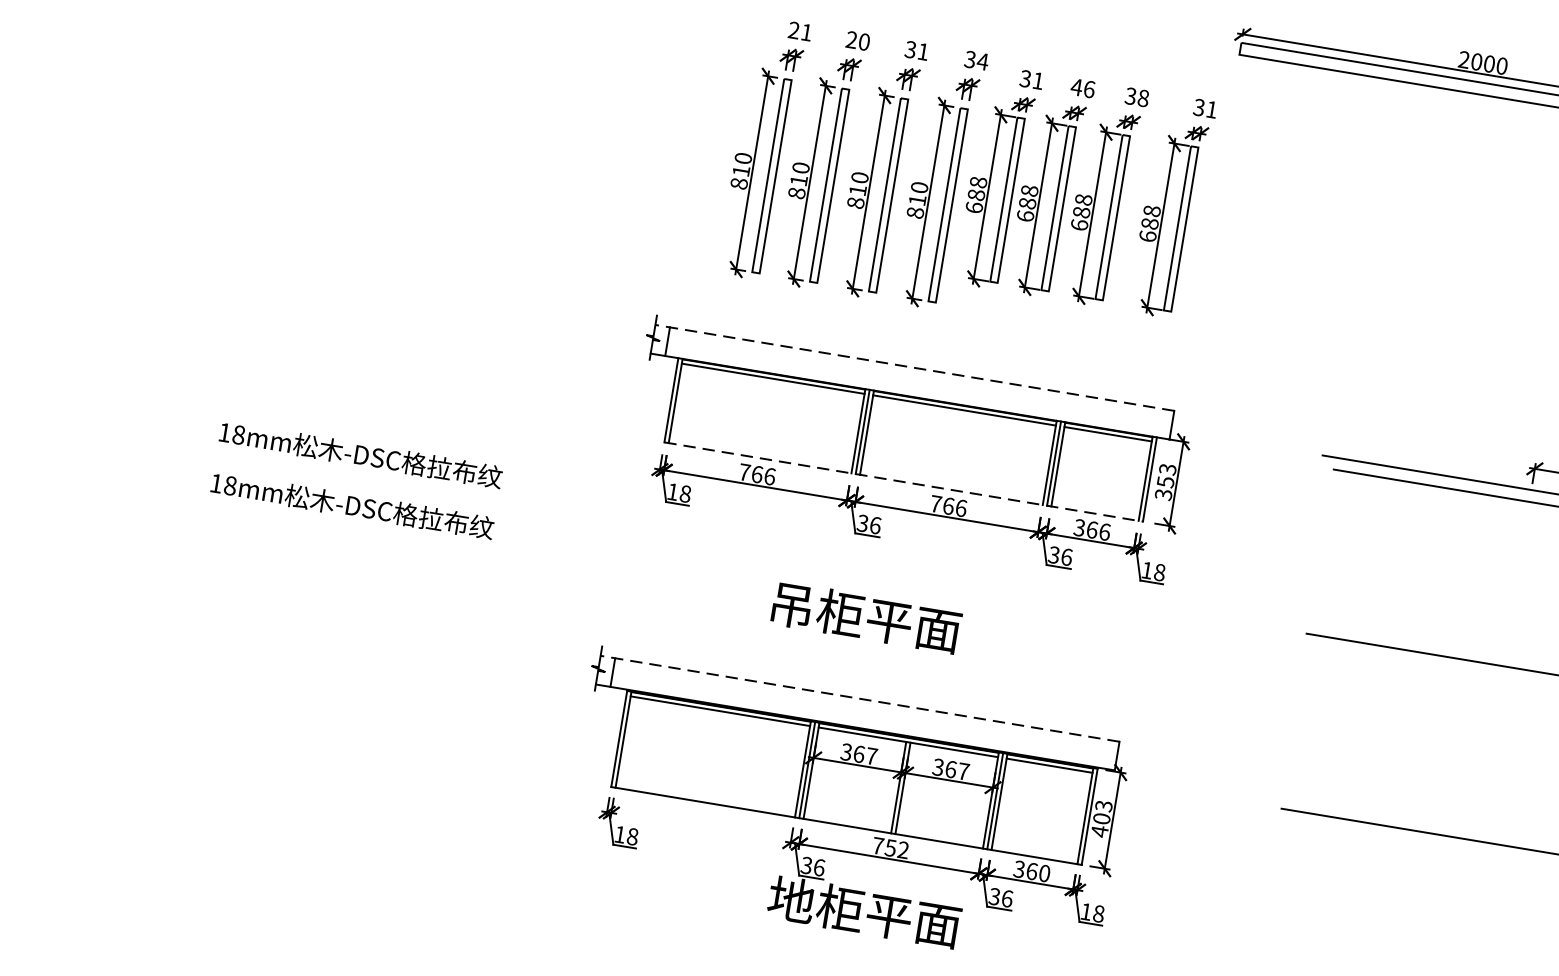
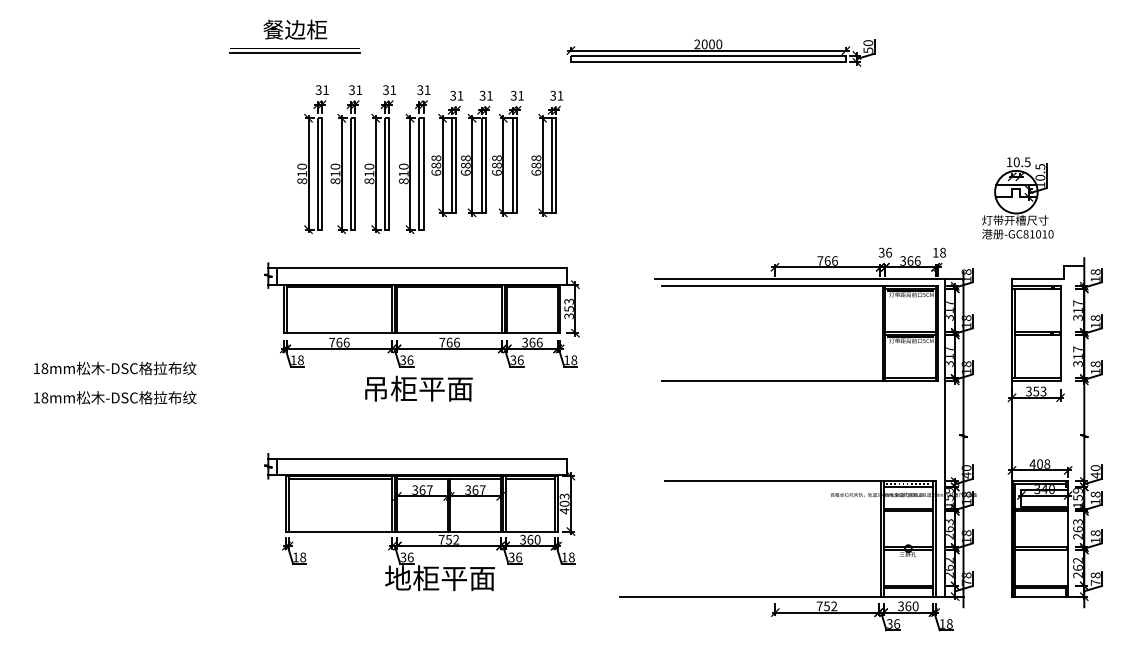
text: (793, 30) -> (318, 90), 21 -> 31
text: (857, 41) -> (355, 90), 20 -> 31
text: (982, 60) -> (427, 89), 34 -> 31
text: (1081, 87) -> (485, 95), 46 -> 31
text: (1144, 97) -> (521, 95), 38 -> 31
line: (914, 368) -> (417, 268), dashed -> solid
line: (904, 482) -> (422, 333), dashed -> solid
text: (865, 616) -> (418, 388), moved
line: (859, 697) -> (417, 458), dashed -> solid

